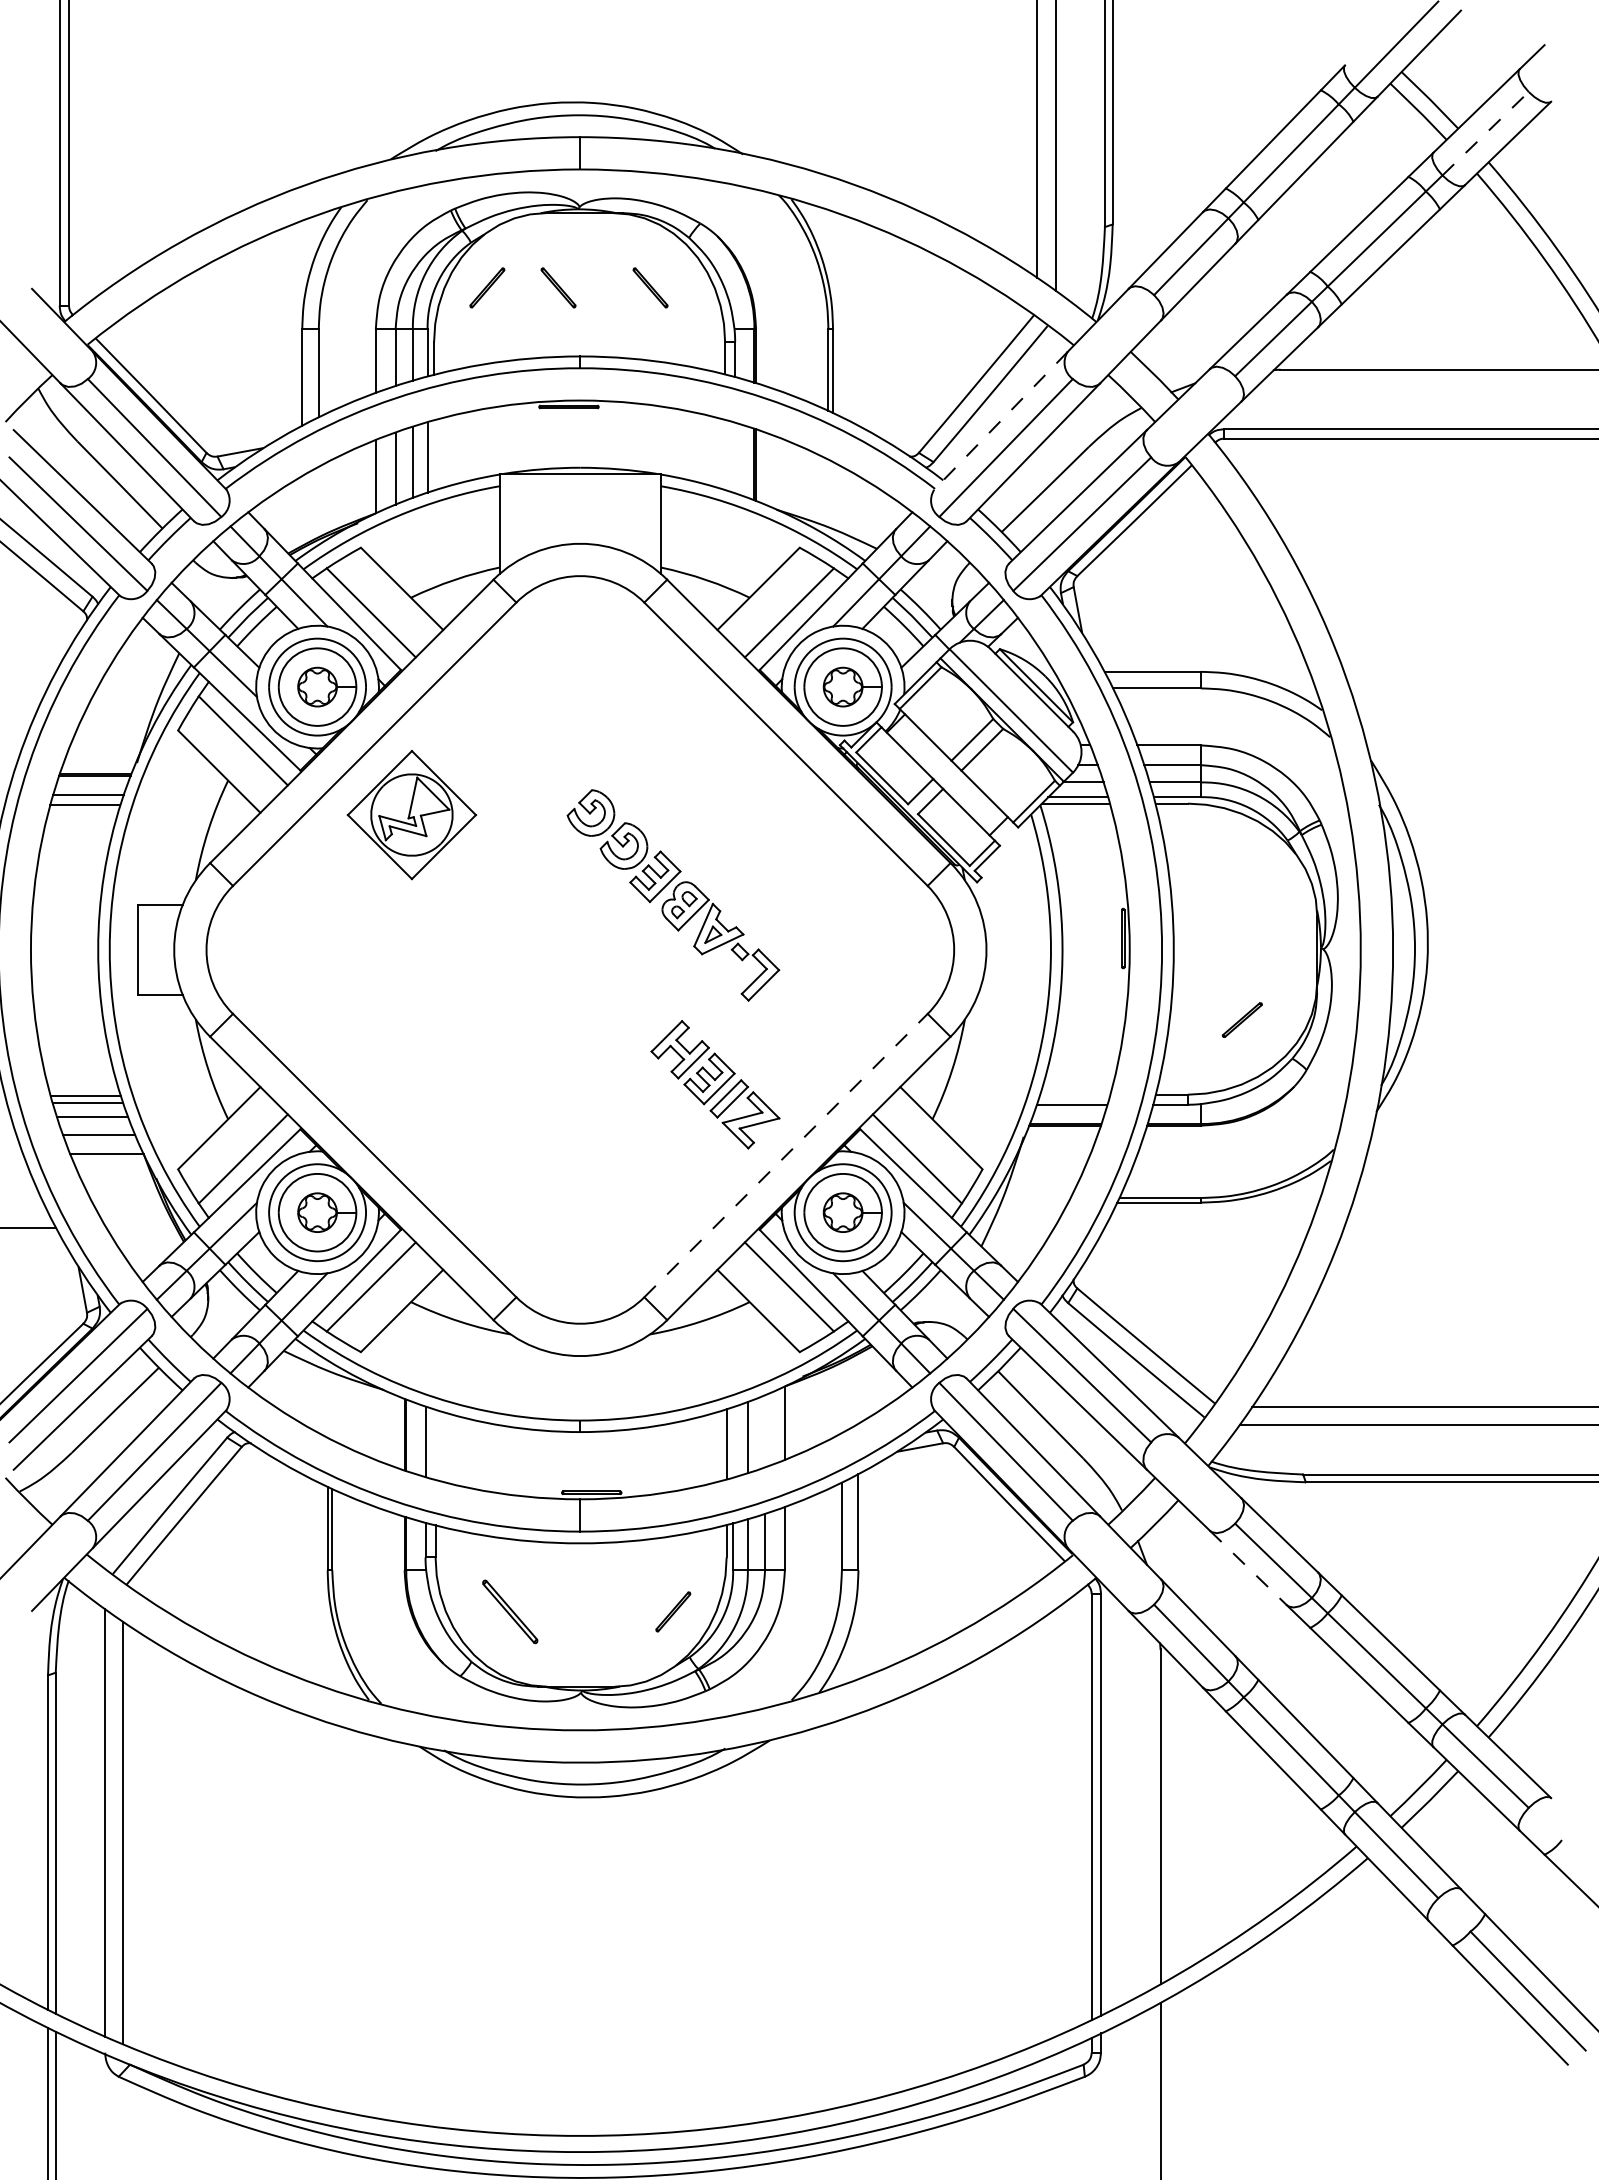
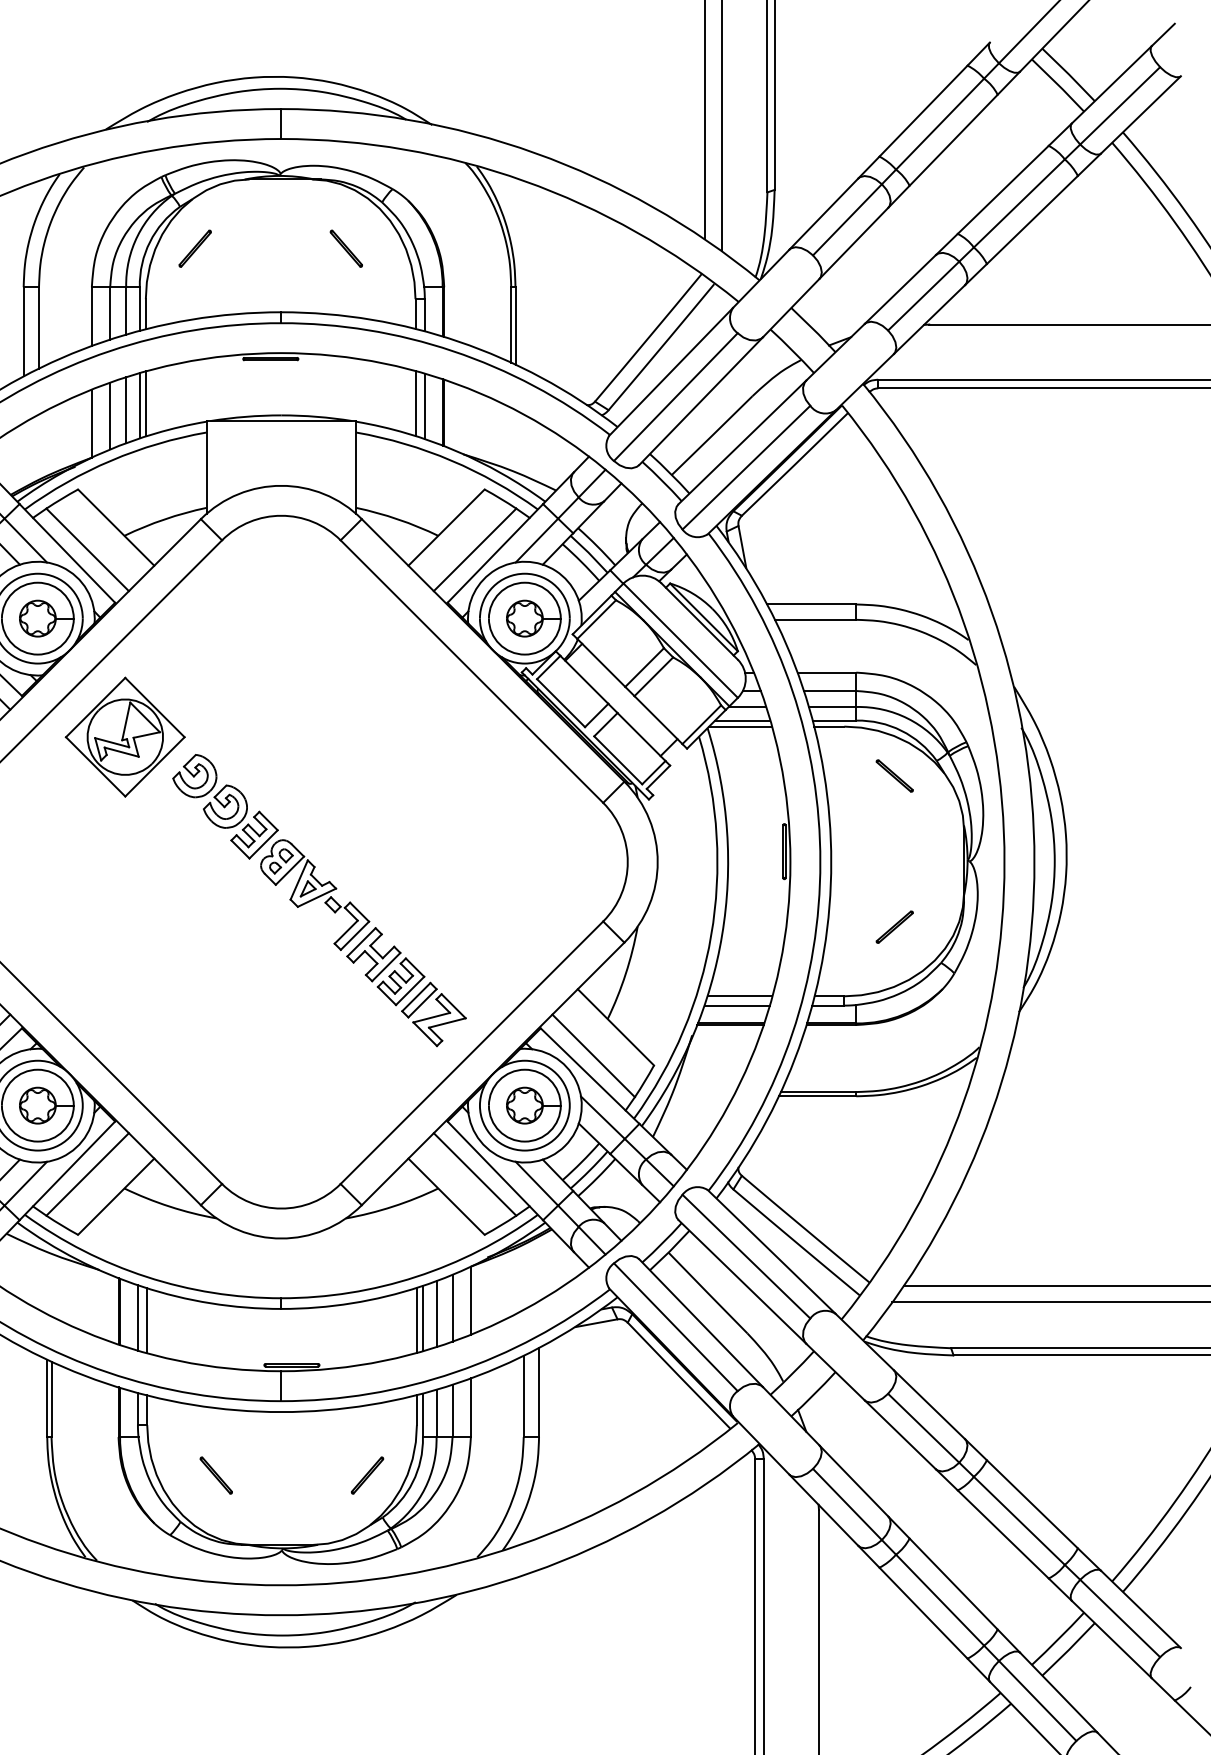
line: (1485, 133) -> (1120, 105), dashed -> solid
part: (558, 287) -> (261, 248), removed
line: (1000, 420) -> (670, 371), dashed -> solid
line: (725, 454) -> (415, 403), added
line: (434, 455) -> (146, 404), added
line: (735, 457) -> (425, 405), added
part: (1241, 856) -> (893, 775), added
part: (673, 895) -> (271, 852), moved
line: (1075, 1094) -> (740, 996), added
line: (786, 1155) -> (472, 1052), dashed -> solid
line: (765, 1431) -> (452, 1308), added
line: (733, 1442) -> (423, 1318), added
line: (435, 1444) -> (147, 1320), added
line: (1248, 1568) -> (900, 1435), dashed -> solid
part: (509, 1611) -> (215, 1475), size x0.62

